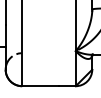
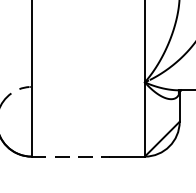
line: (40, 86) -> (70, 157), solid -> dashed

